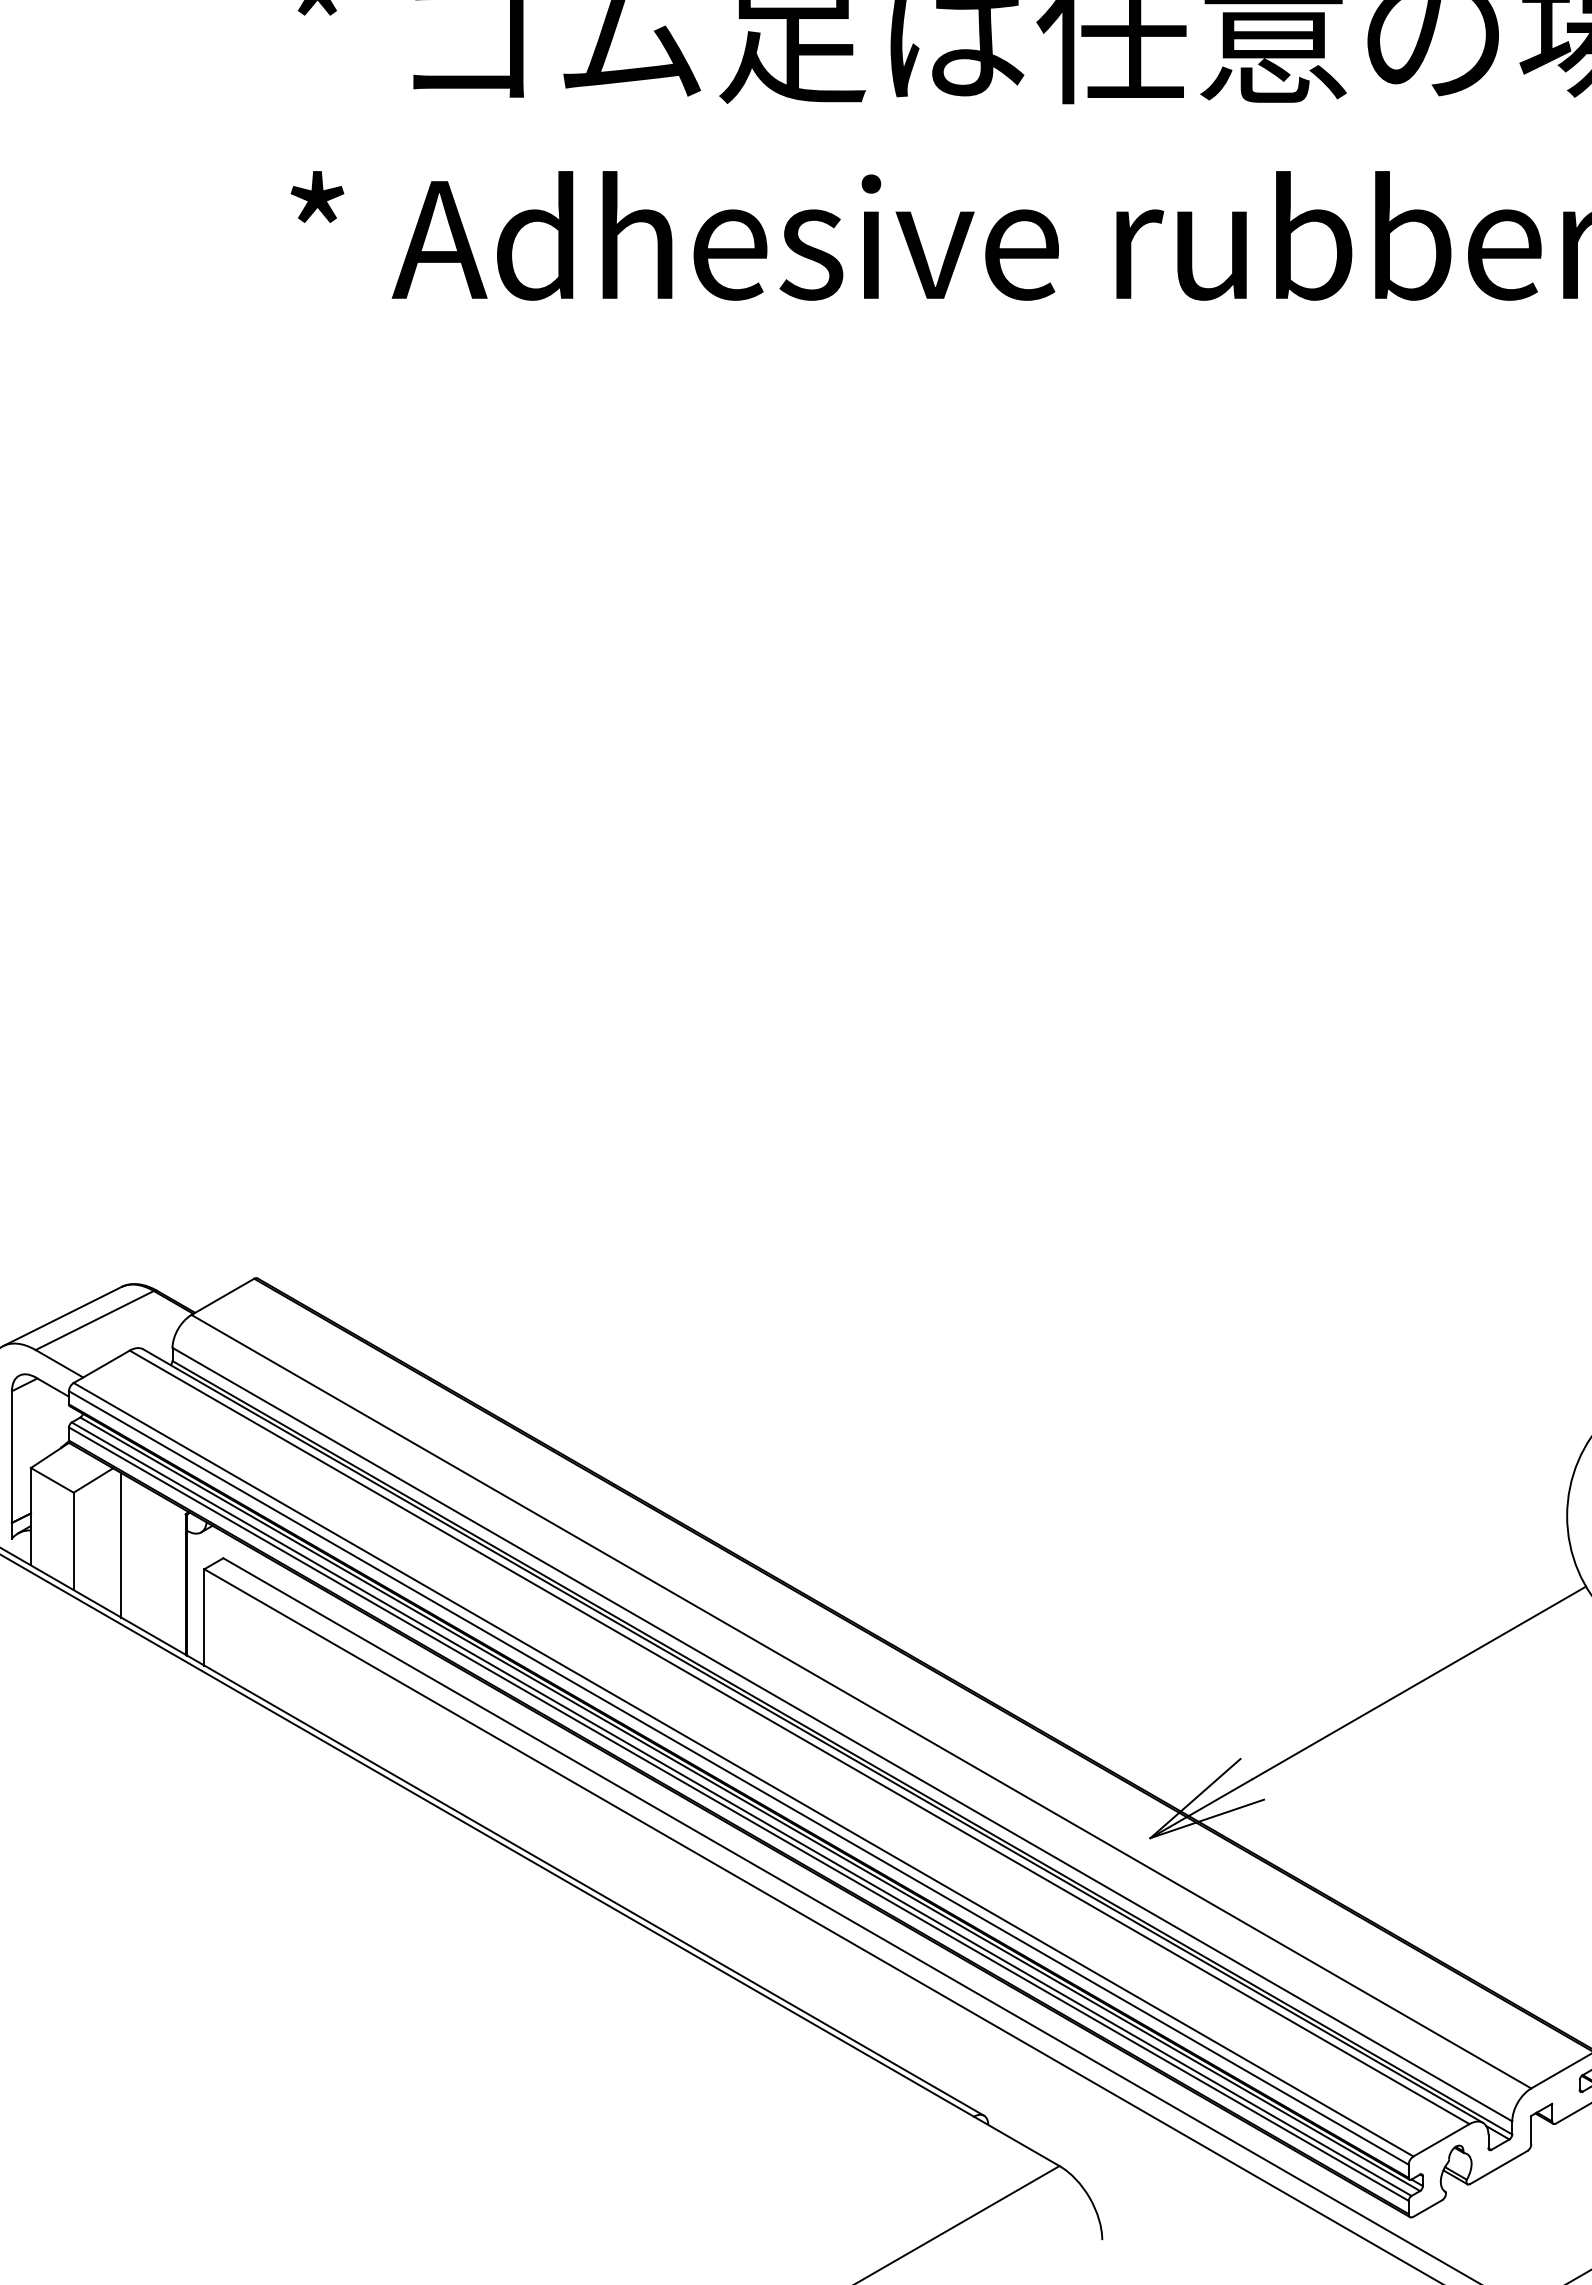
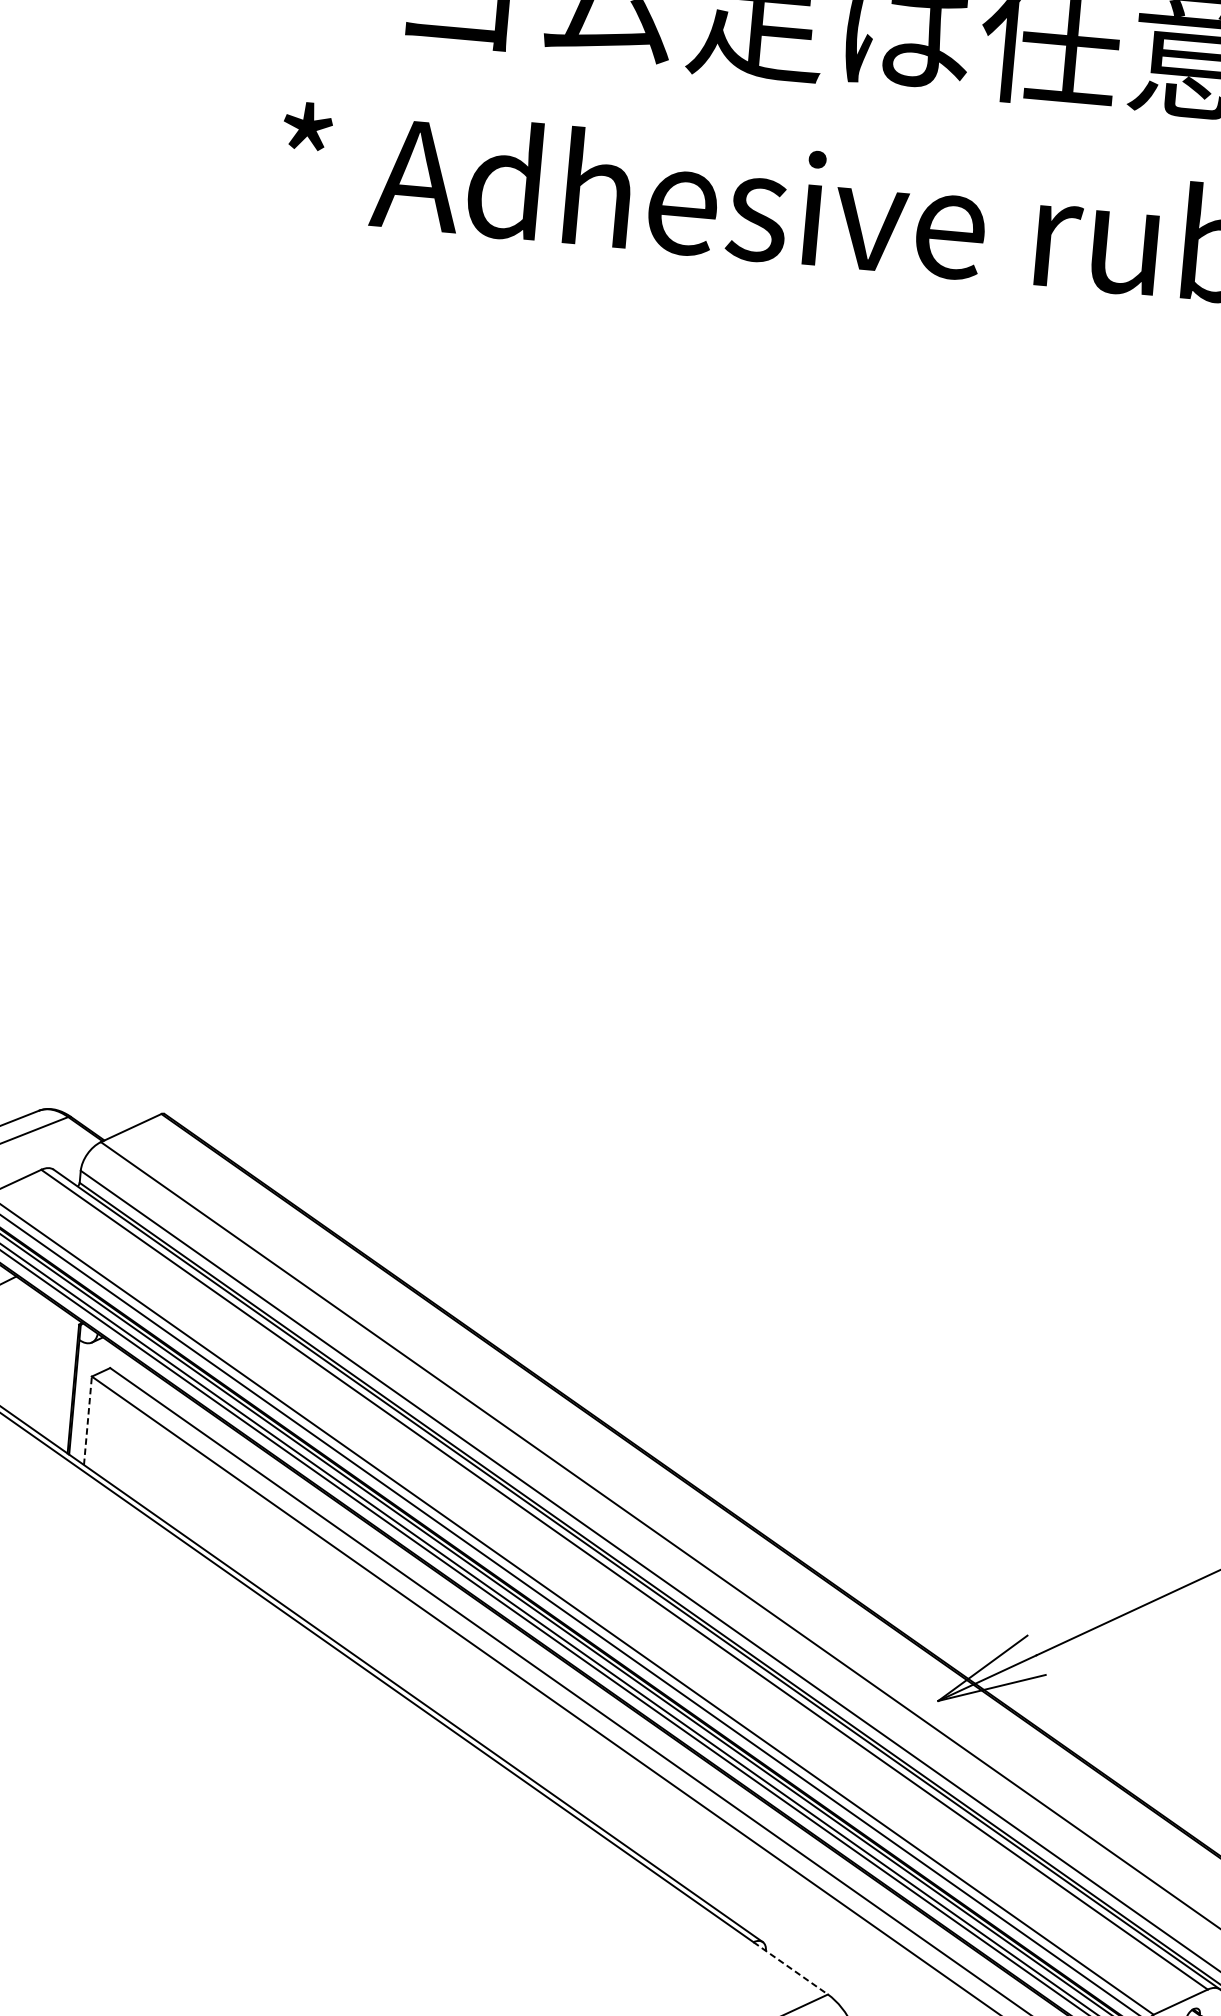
line: (121, 1545) -> (17, 1348), removed
line: (204, 1616) -> (88, 1419), solid -> dashed
line: (1017, 2141) -> (791, 1968), solid -> dashed

